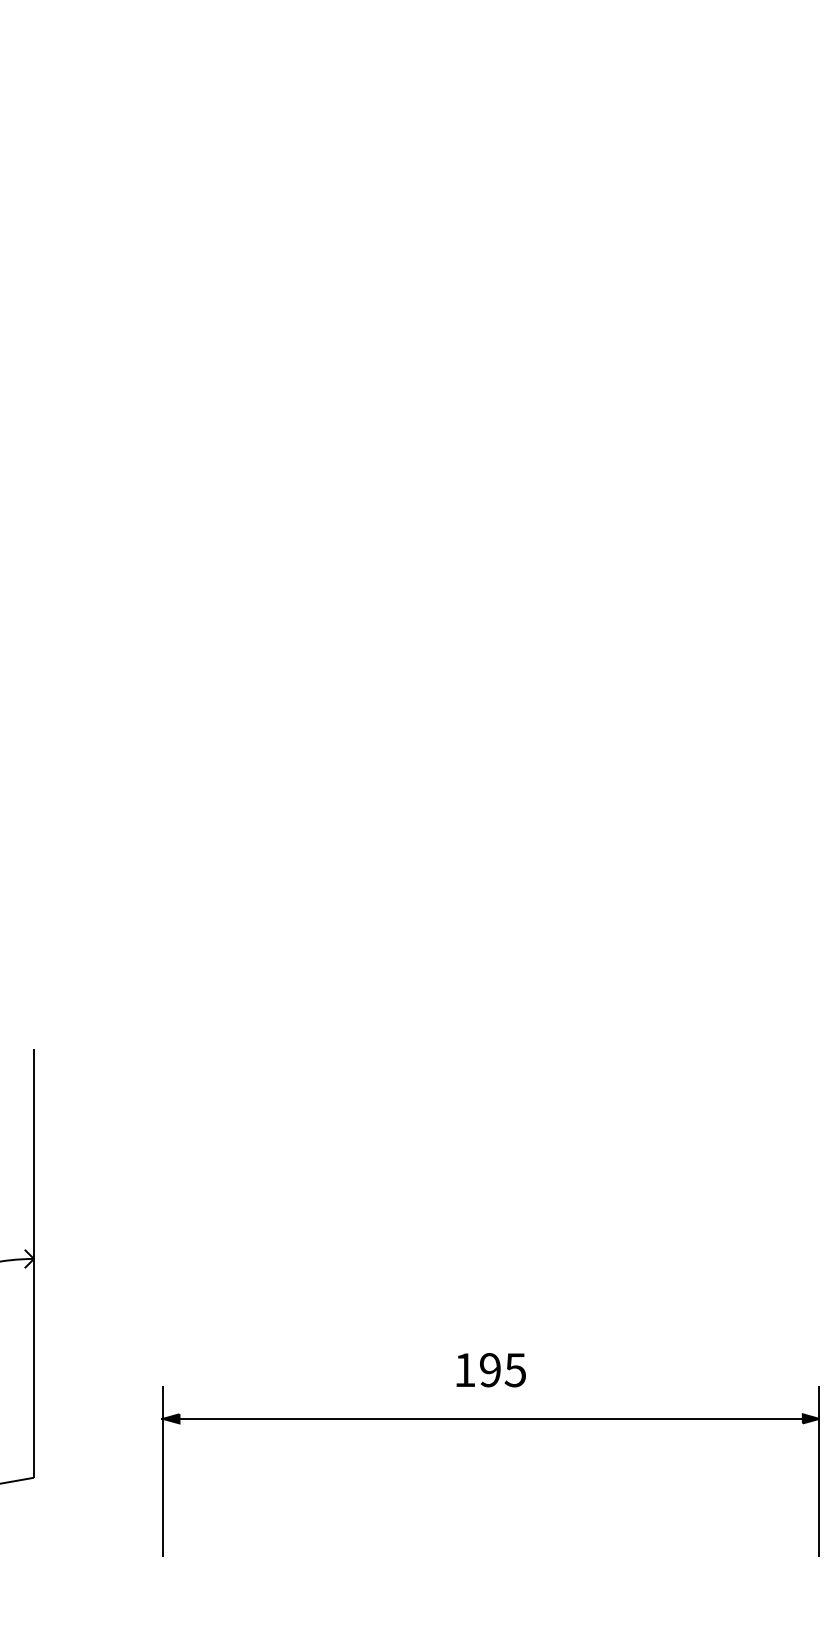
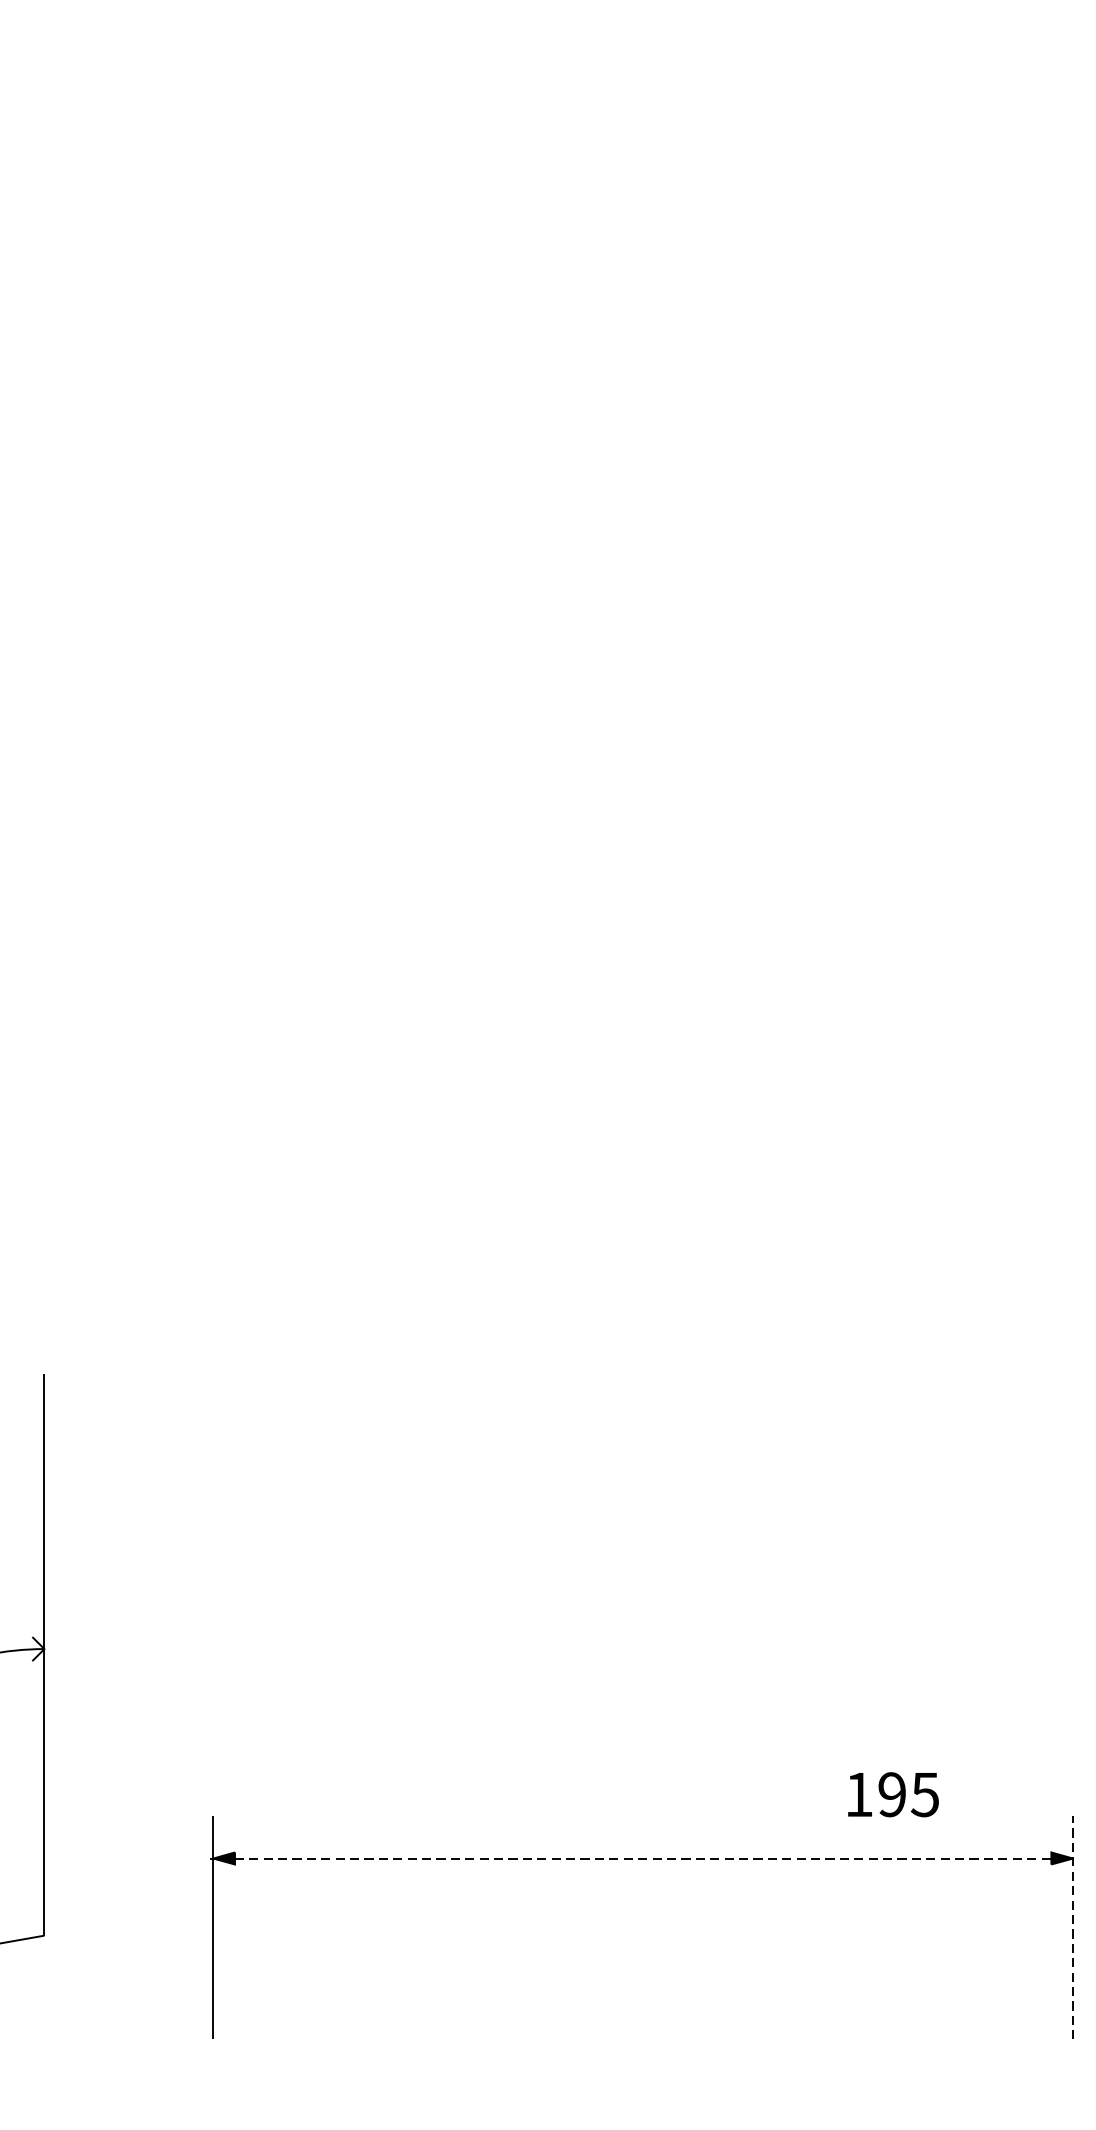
text: (490, 1370) -> (892, 1795), moved
line: (481, 1418) -> (630, 1858), solid -> dashed
line: (819, 1471) -> (1073, 1927), solid -> dashed

